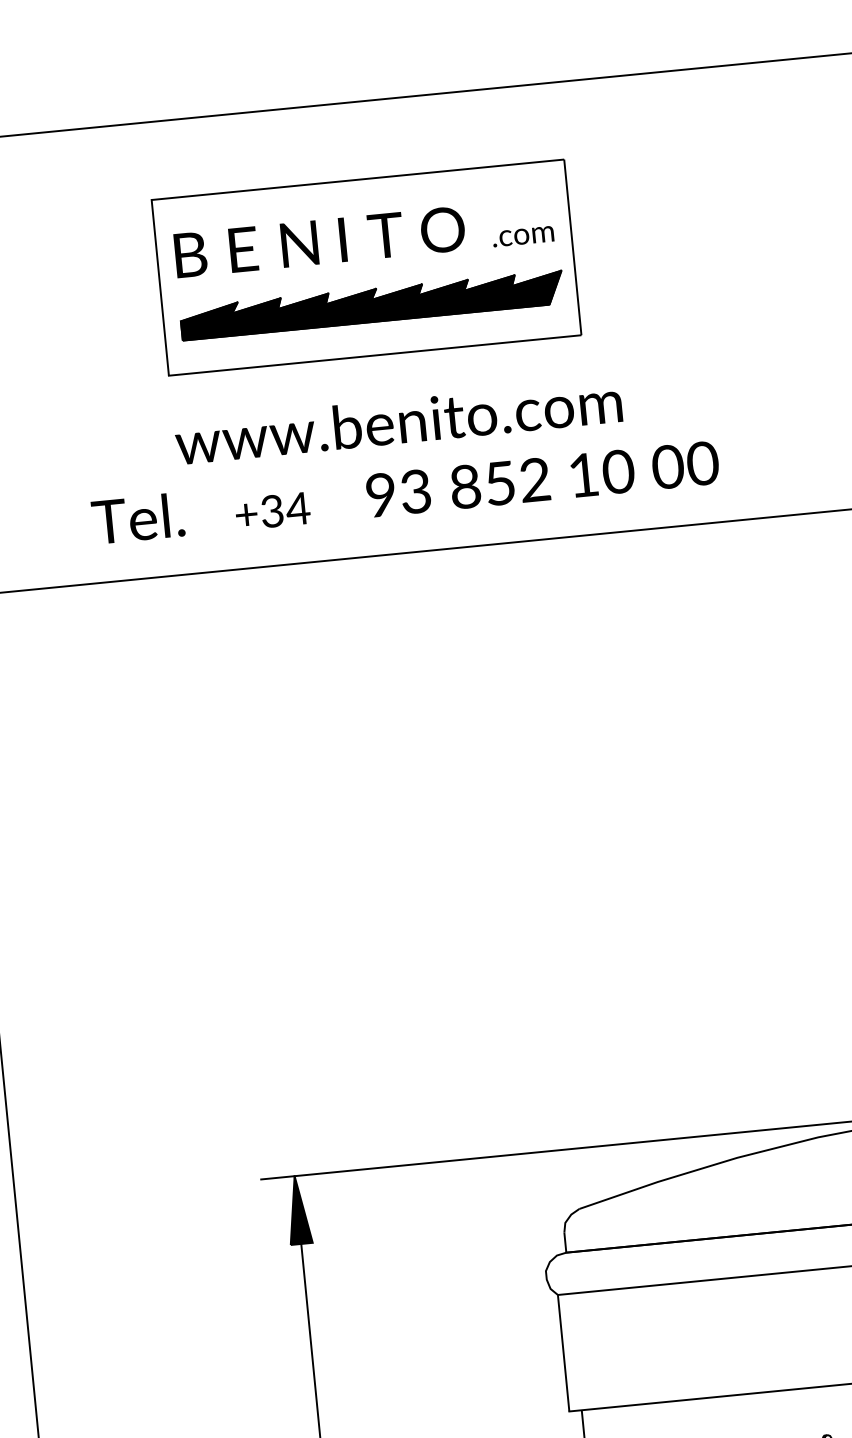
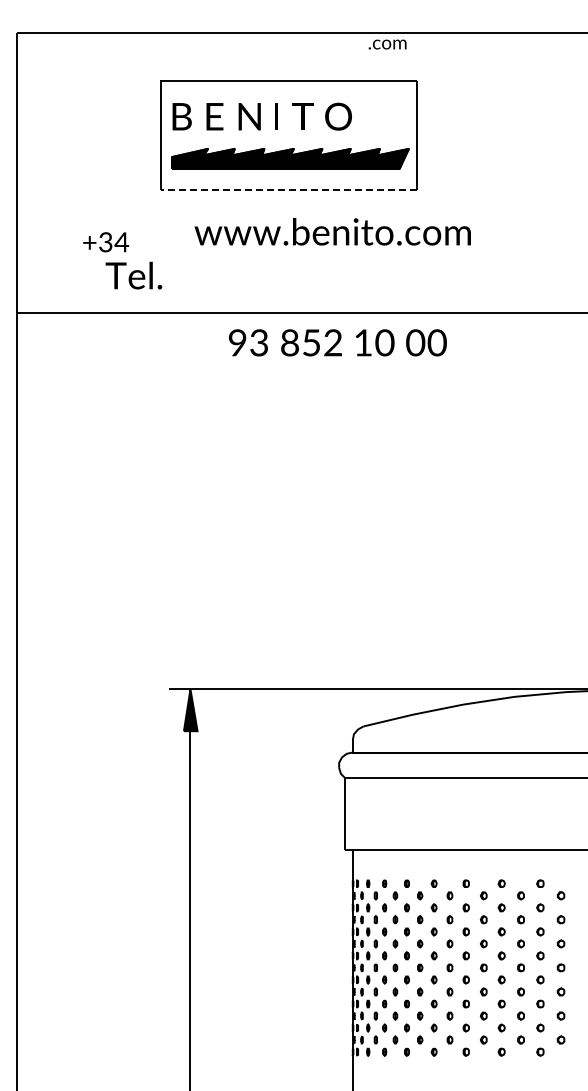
text: (523, 236) -> (387, 44), moved
line: (373, 355) -> (288, 189), solid -> dashed
text: (398, 421) -> (332, 231), moved
text: (542, 478) -> (337, 342), moved
text: (273, 511) -> (106, 242), moved

